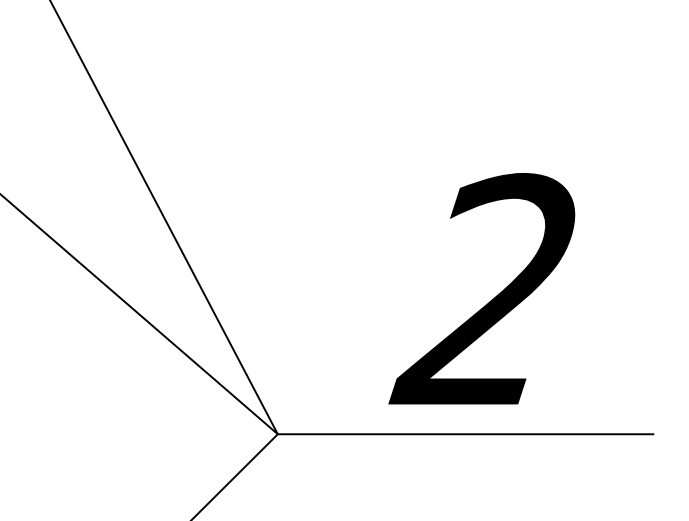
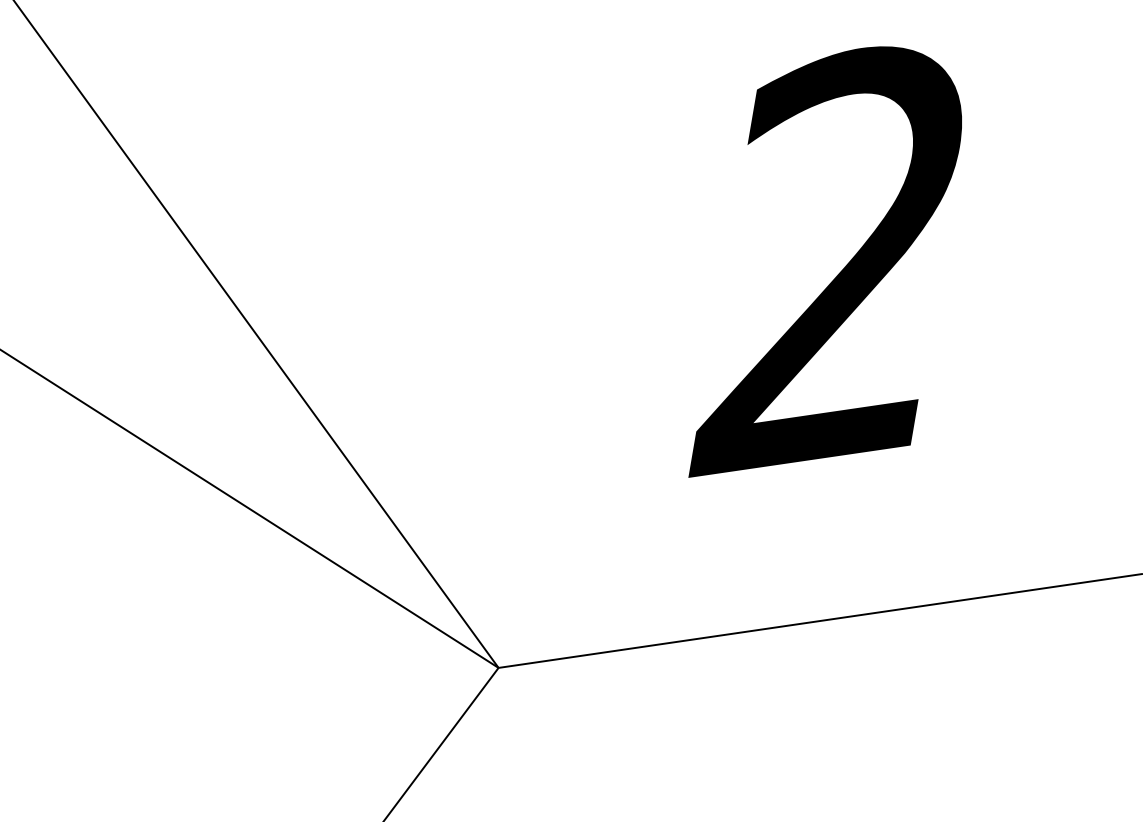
text: (481, 288) -> (819, 256), moved

